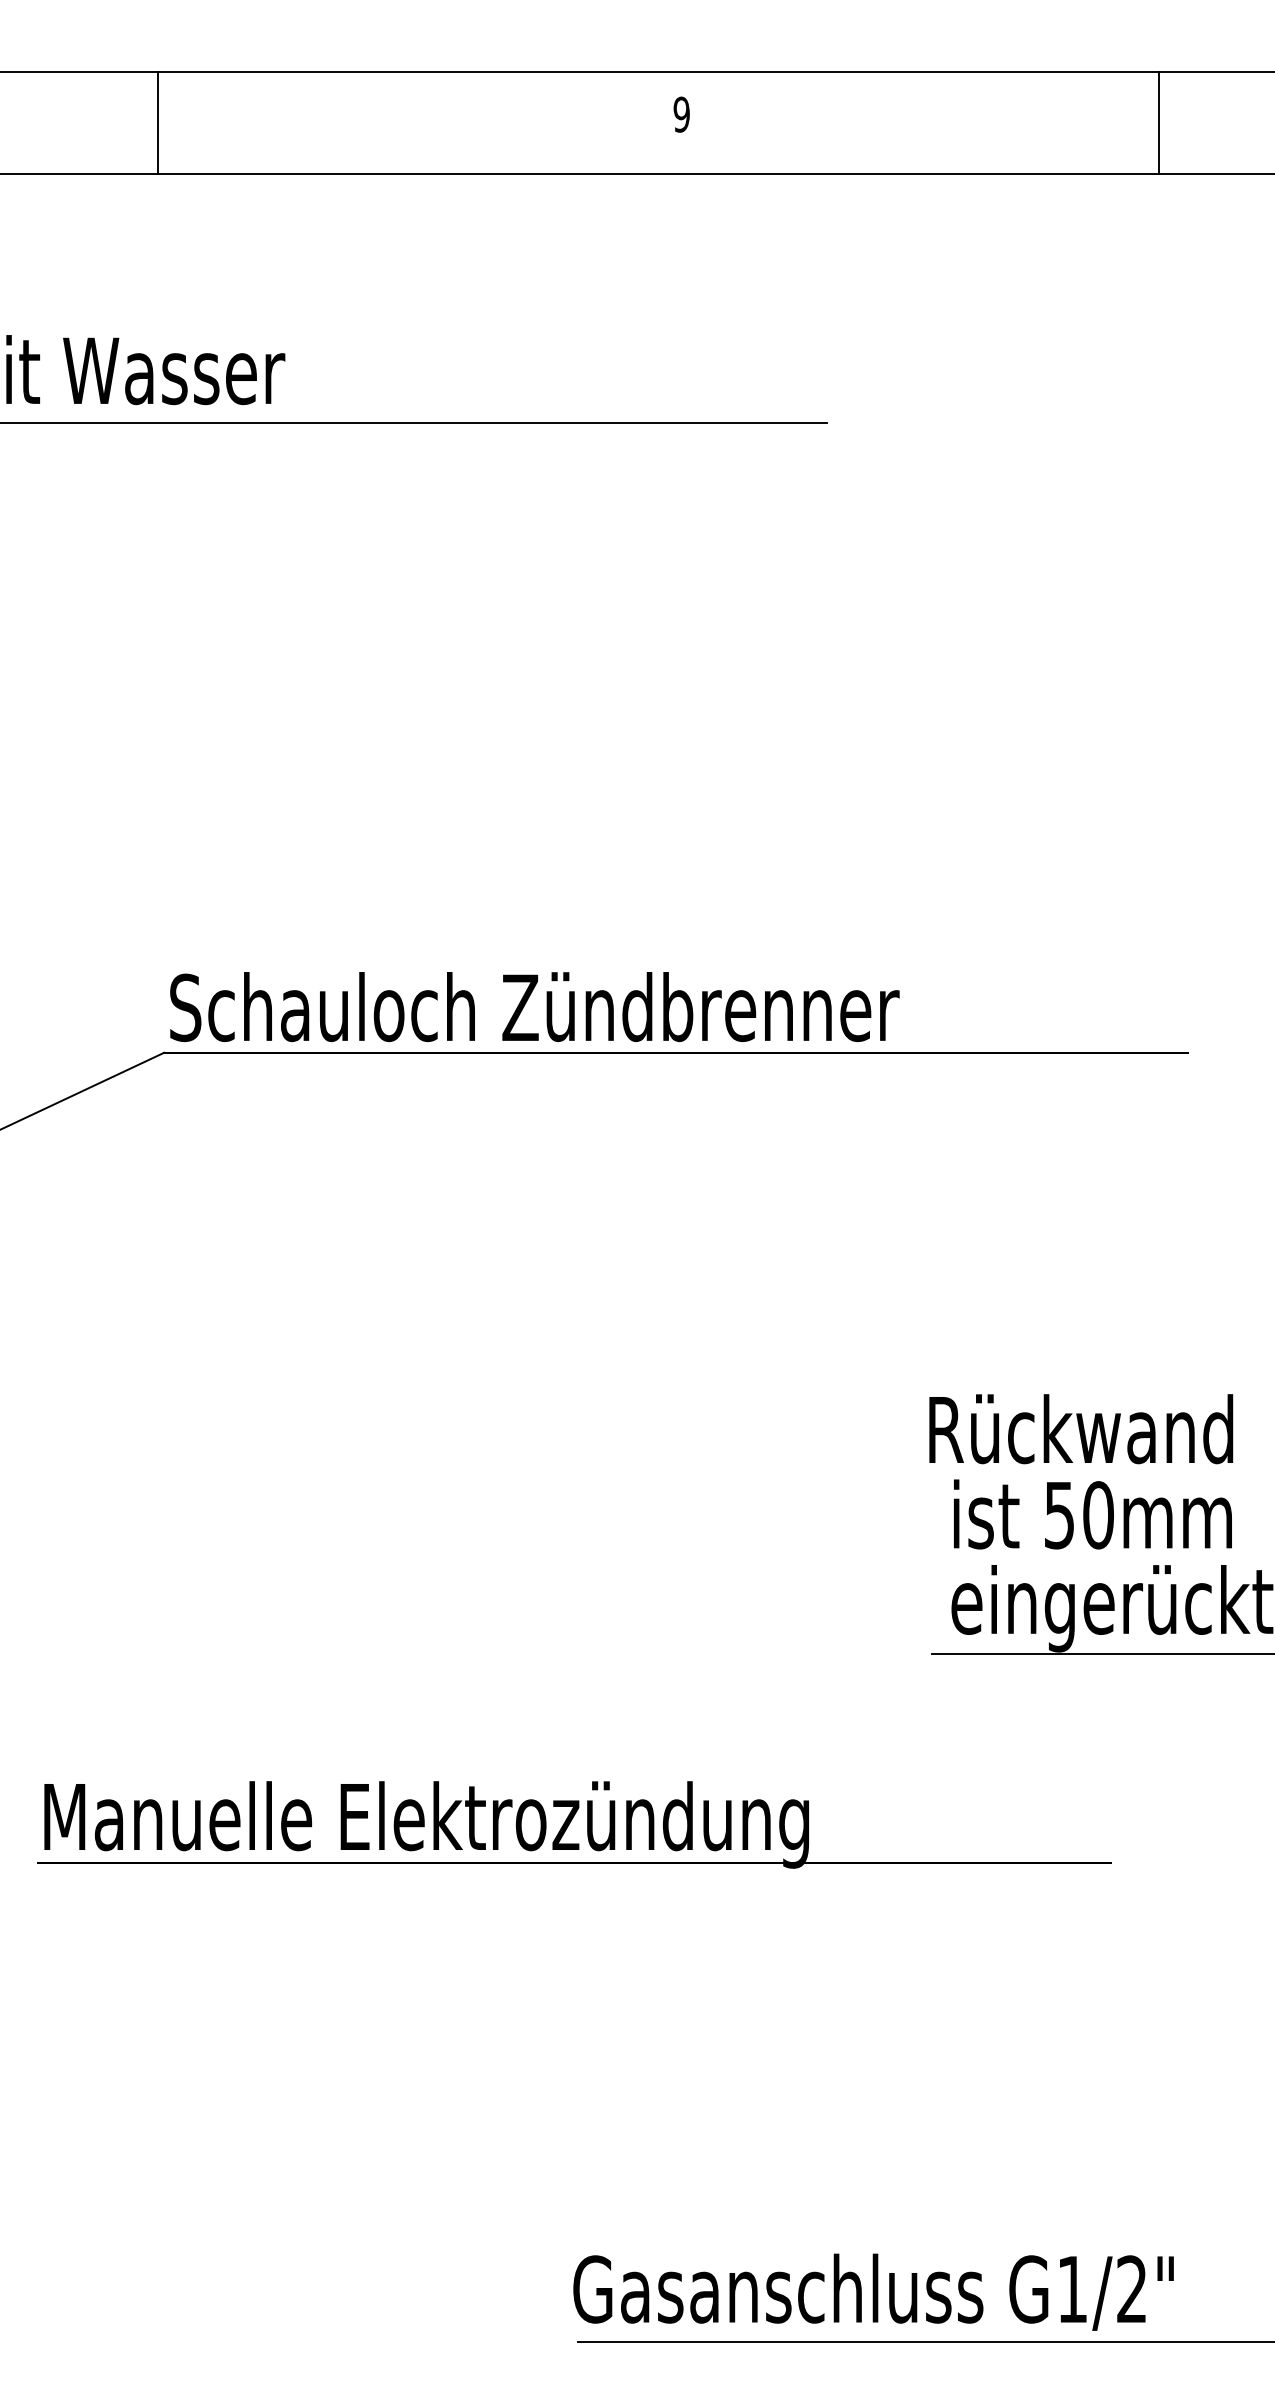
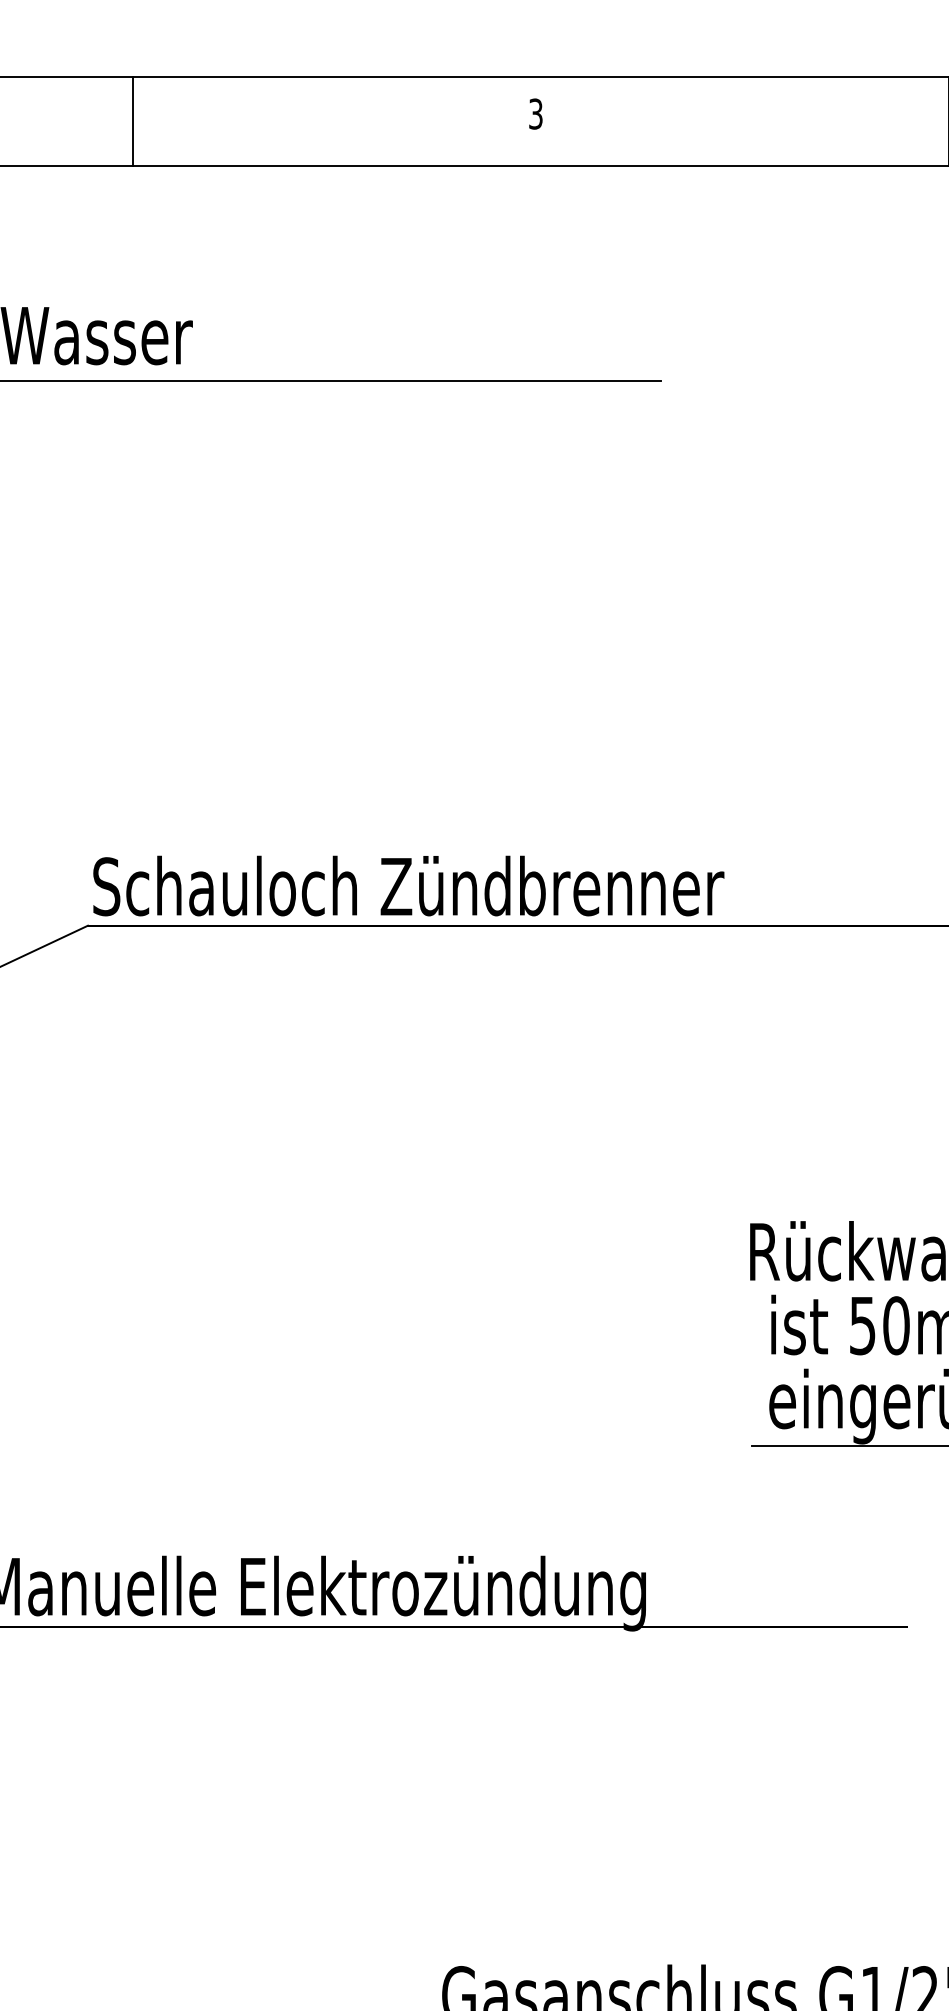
text: (681, 114) -> (535, 113), 9 -> 3
line: (157, 123) -> (132, 121), moved

